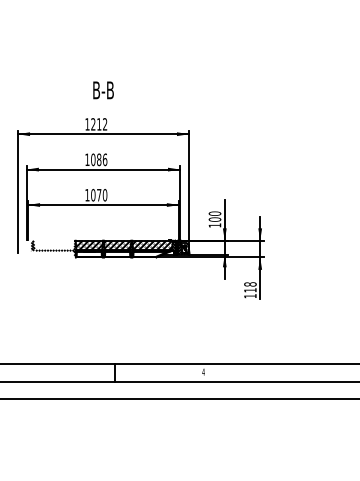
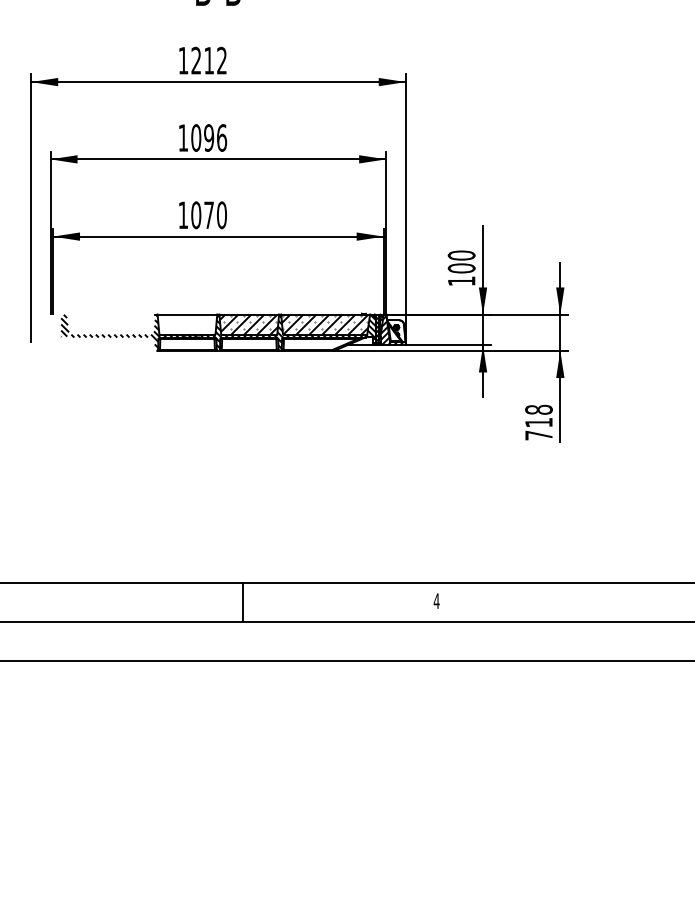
text: (99, 159) -> (209, 137), 1086 -> 1096
hatch: (88, 244) -> (185, 322), removed
text: (250, 296) -> (539, 436), 118 -> 718

